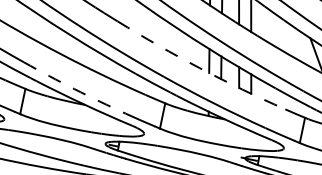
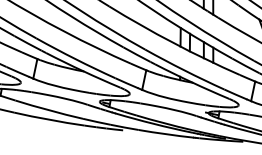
arc: (200, 67) -> (173, 42), dashed -> solid
arc: (74, 89) -> (75, 59), dashed -> solid

